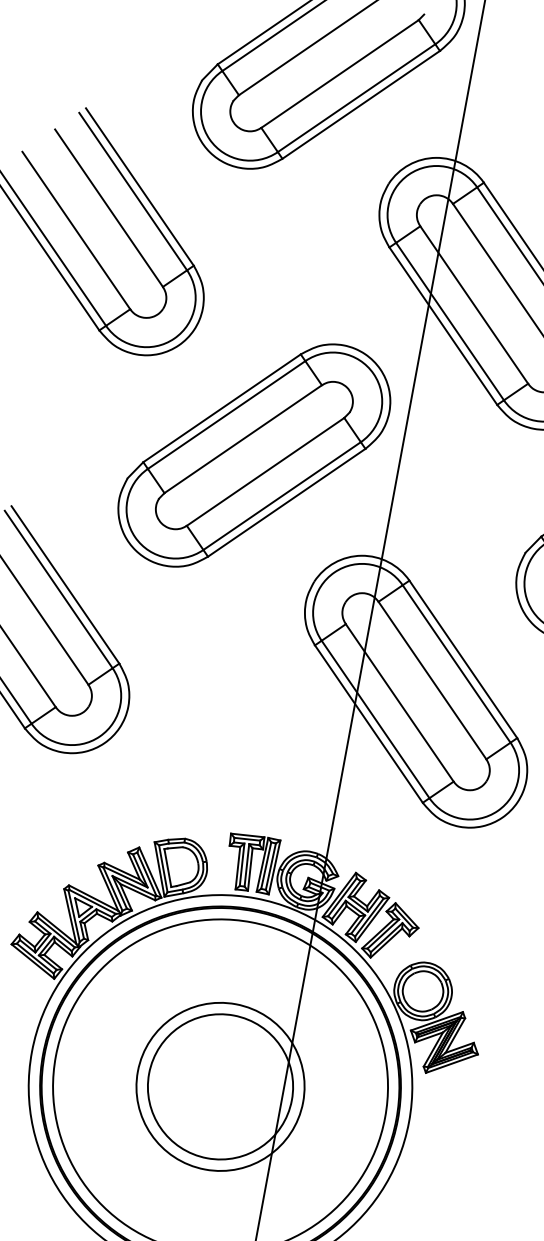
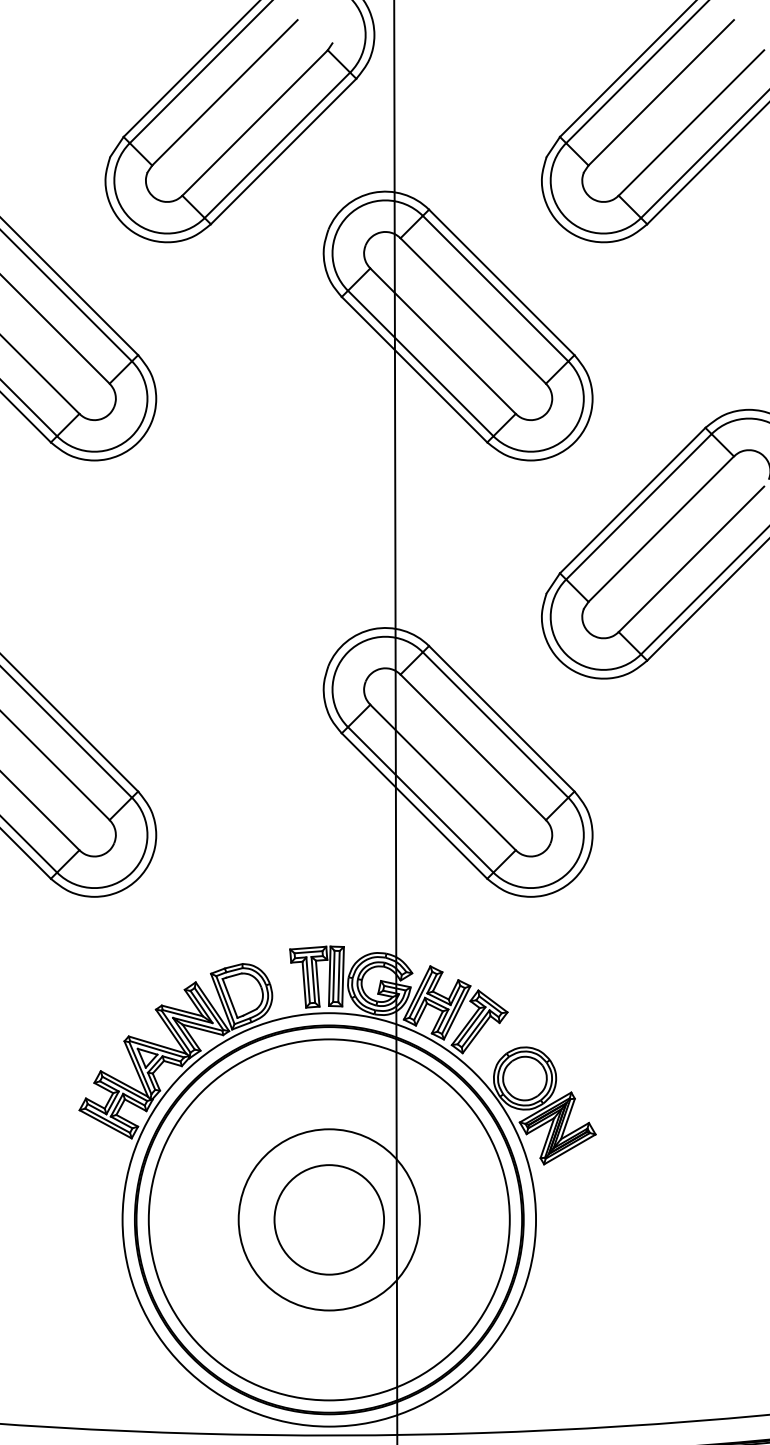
part: (254, 454) -> (239, 543), removed
circle: (220, 1086) -> (329, 1219), size x0.7

